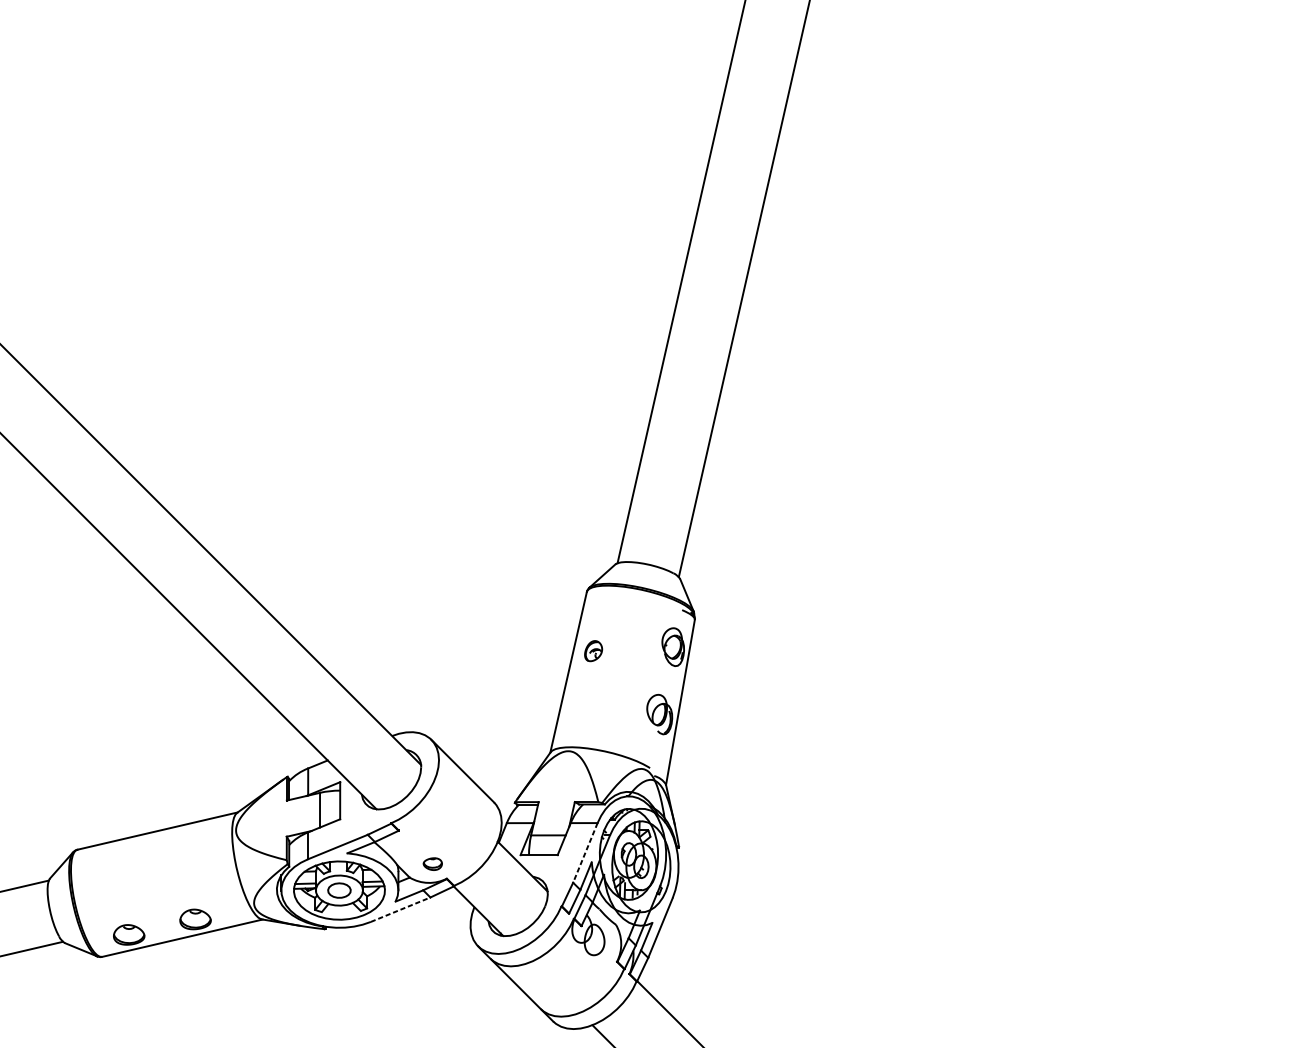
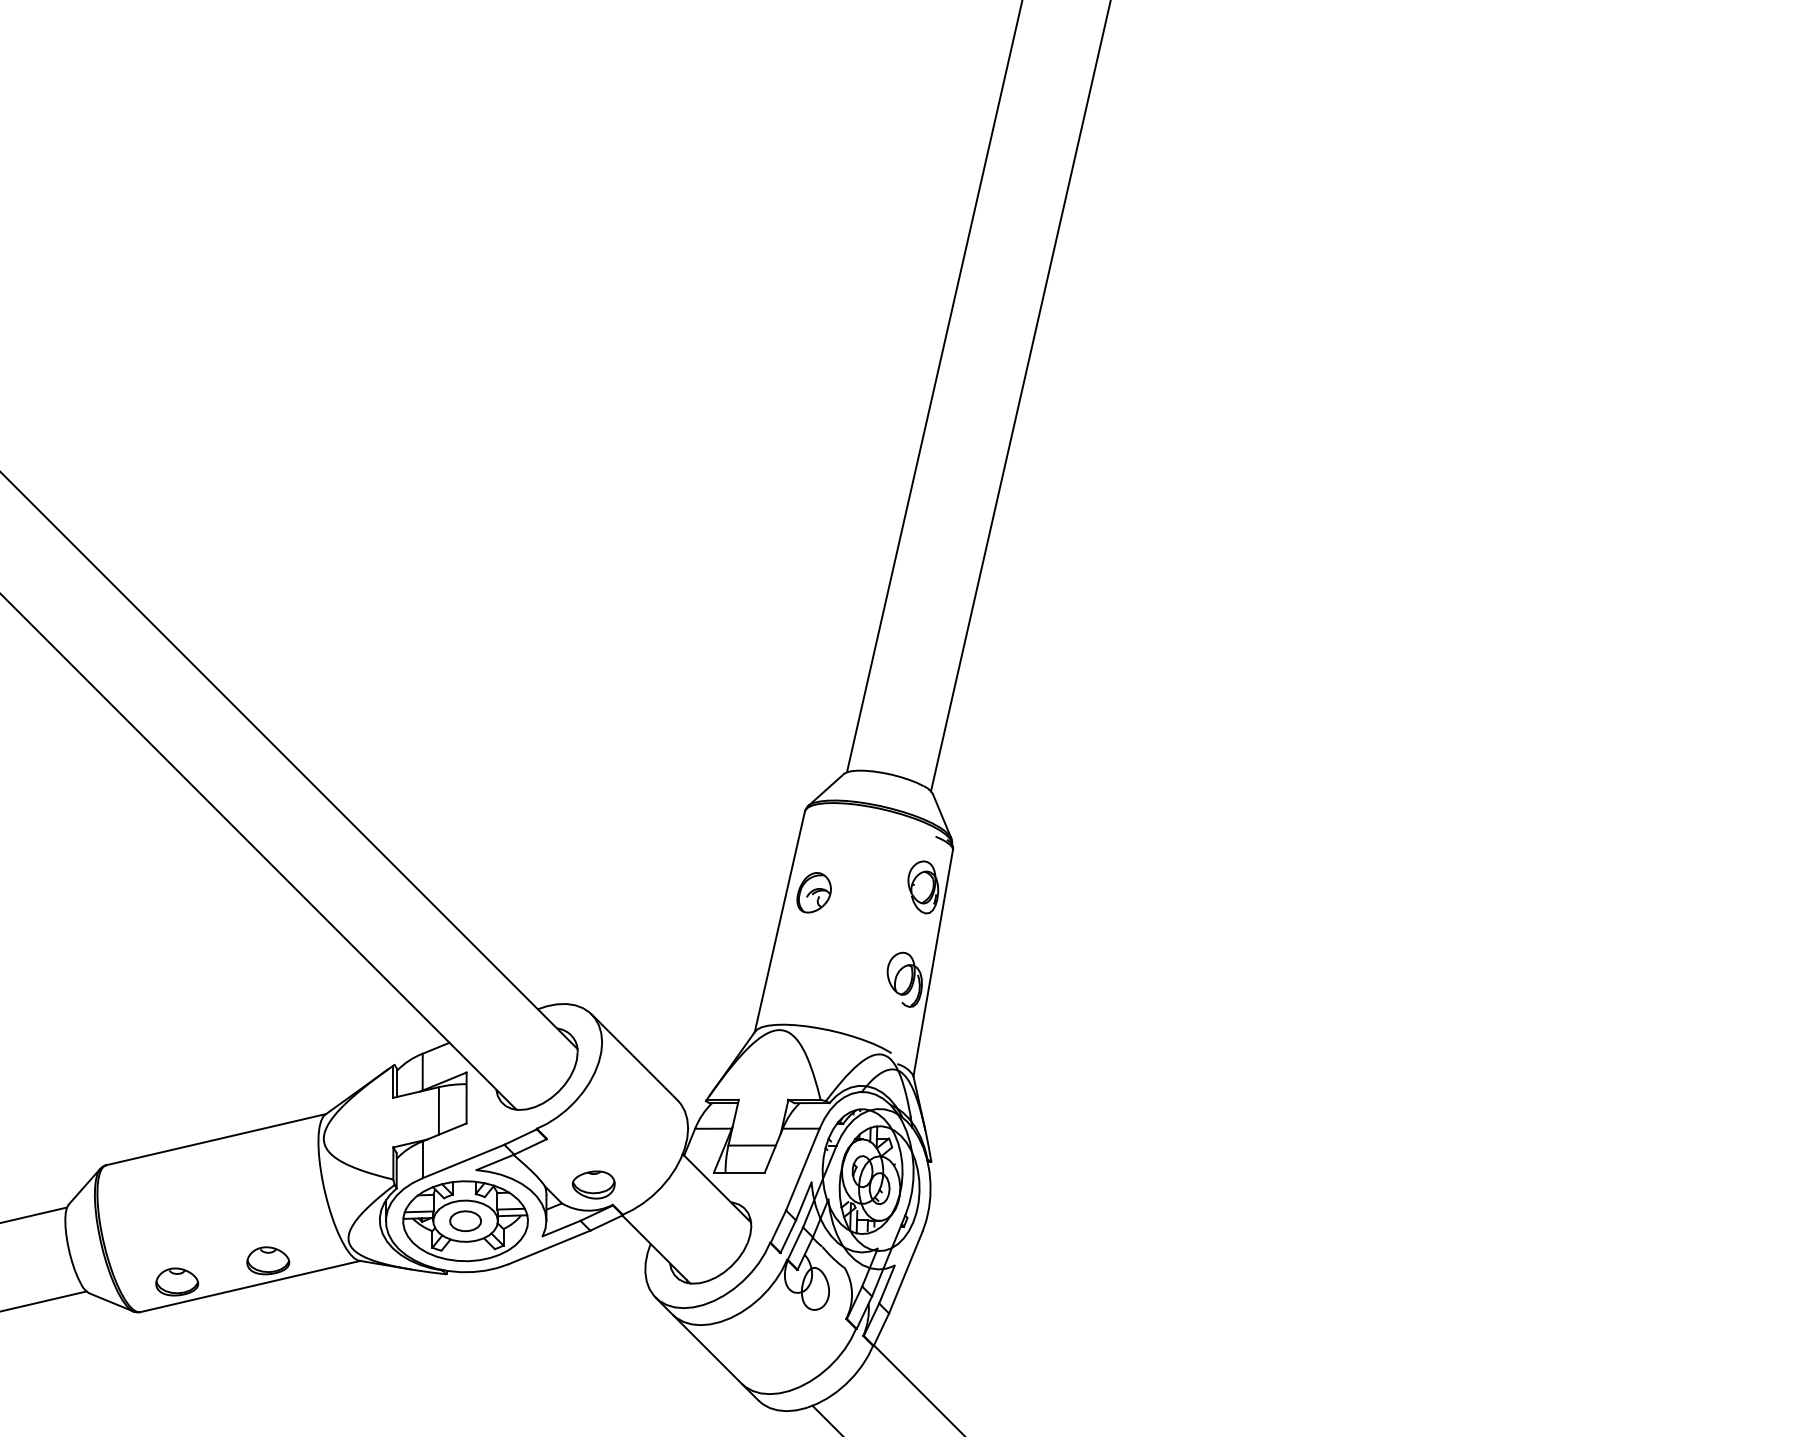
part: (593, 650) -> (813, 892), size x1.43
line: (585, 853) -> (802, 1170), dashed -> solid
part: (432, 863) -> (593, 1184), size x1.67
line: (400, 909) -> (549, 1247), dashed -> solid

